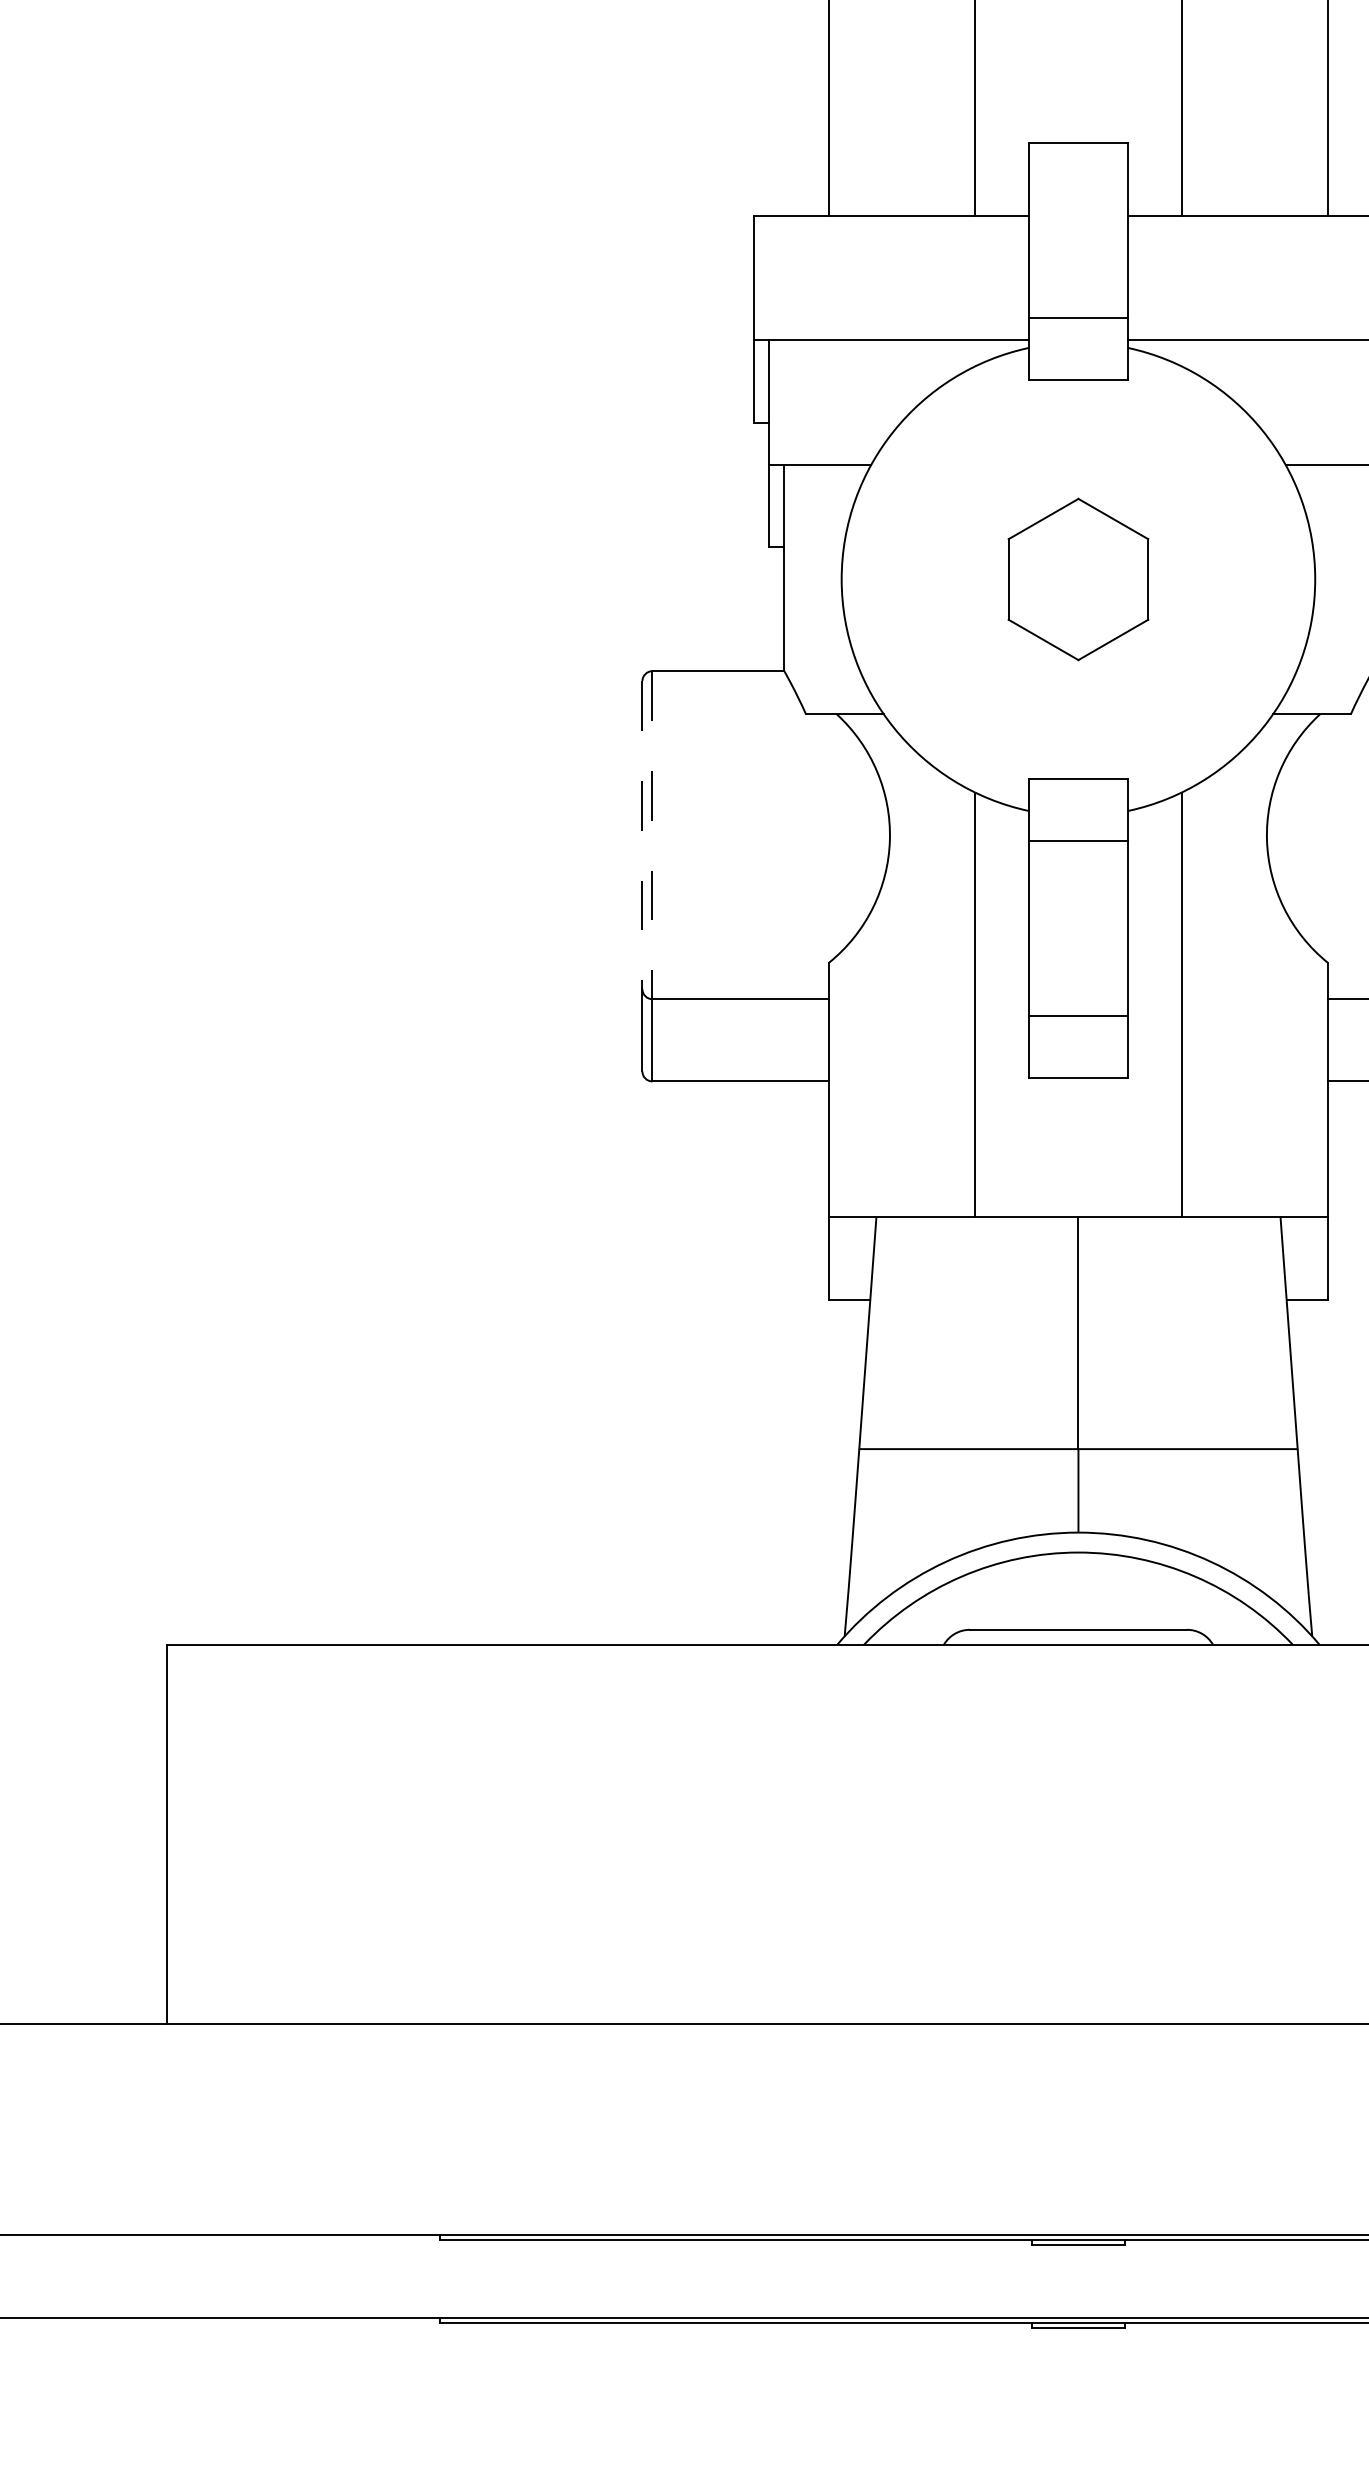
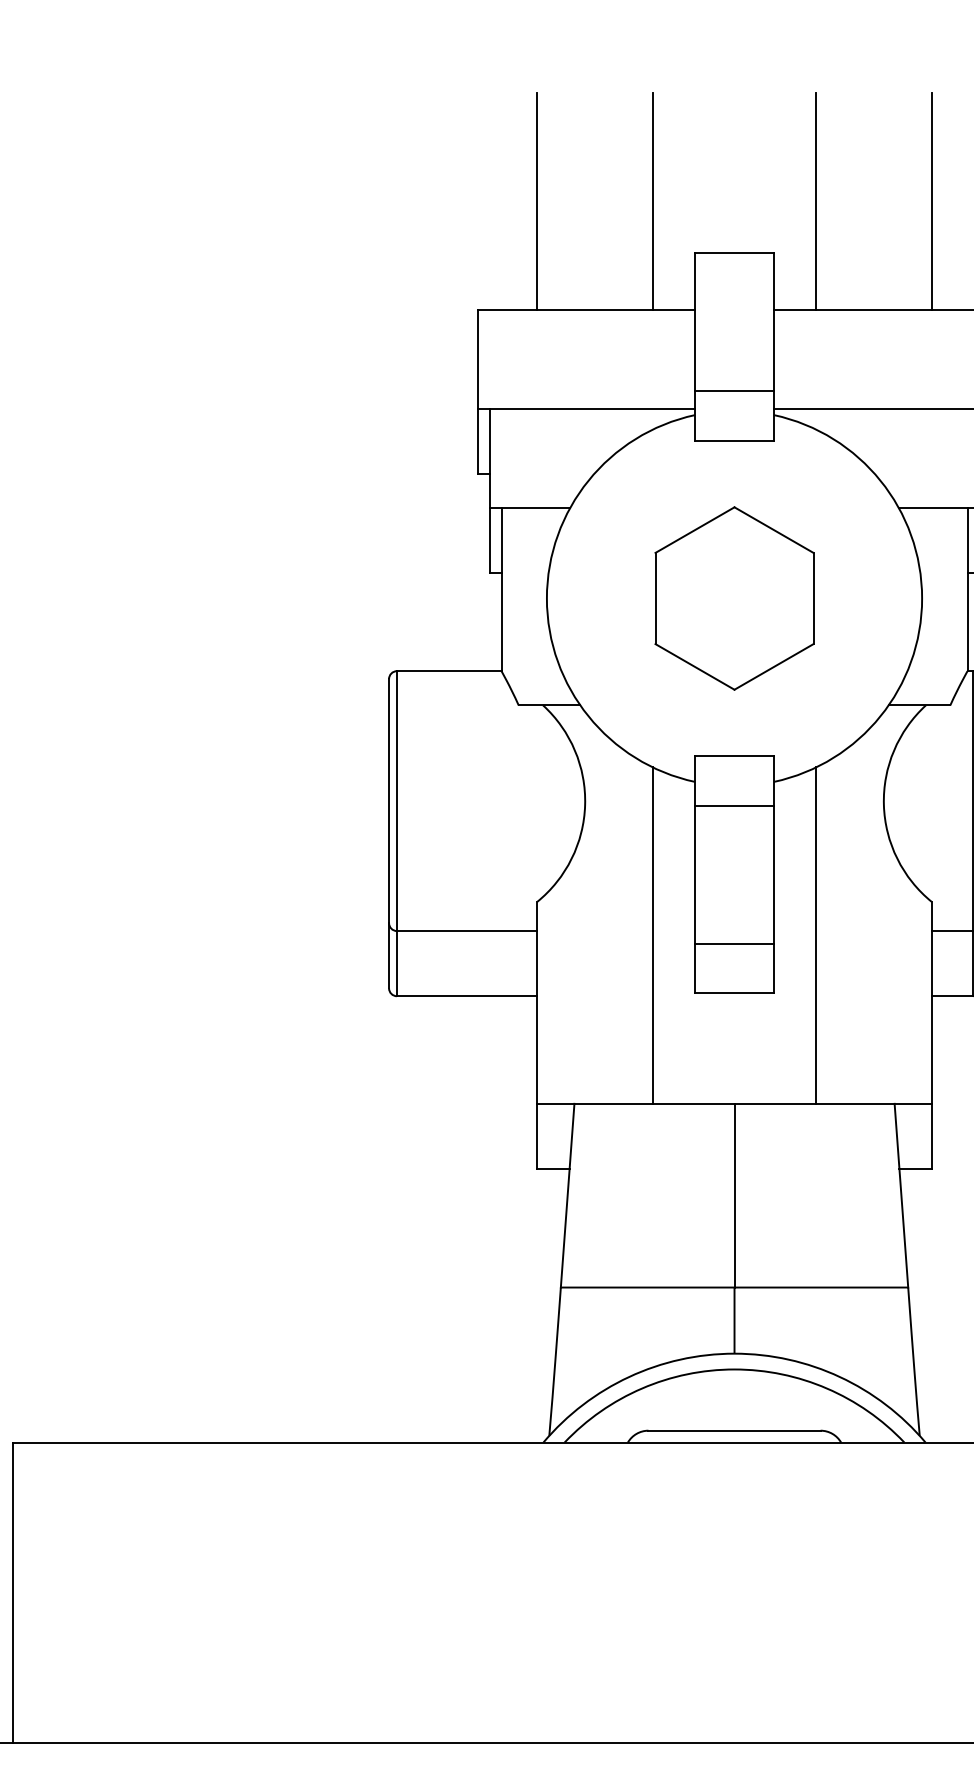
part: (1078, 579) -> (734, 598), size x1.43
line: (642, 835) -> (389, 801), dashed -> solid
line: (652, 835) -> (397, 801), dashed -> solid

